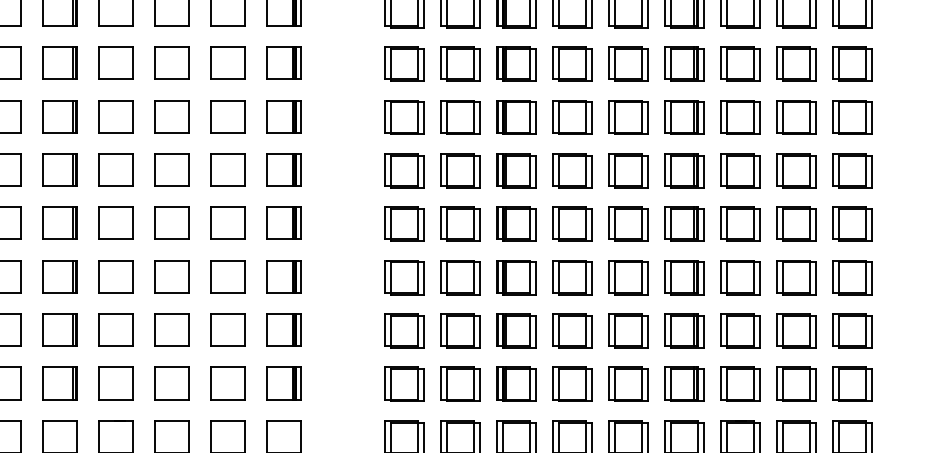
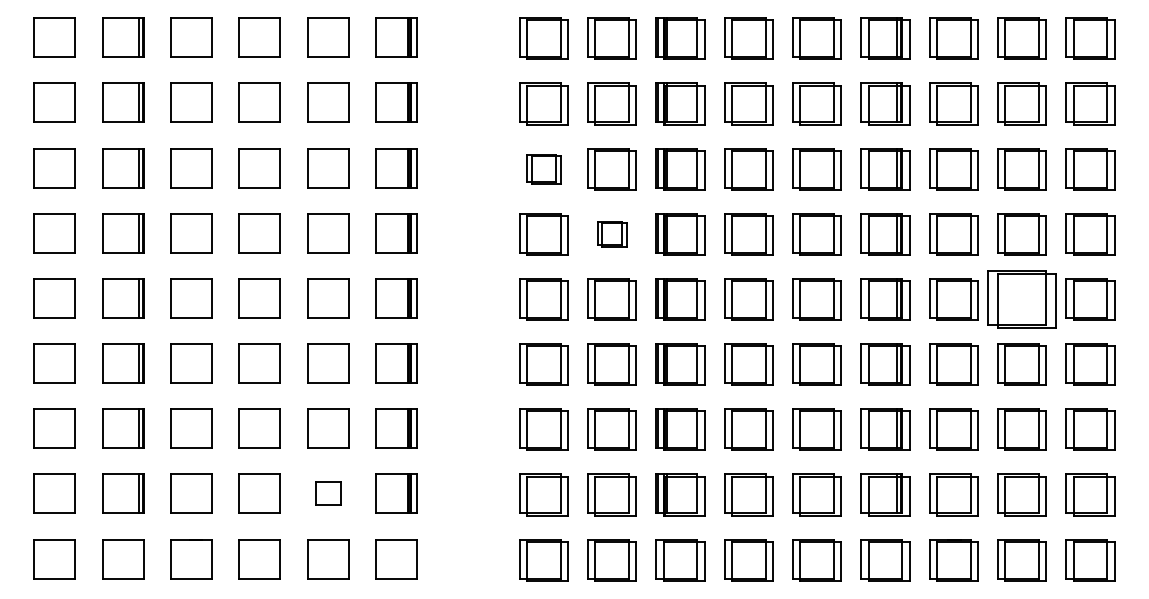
part: (404, 117) -> (543, 169), size x0.7
part: (460, 170) -> (611, 234), size x0.6
part: (796, 224) -> (1021, 299), size x1.4
part: (228, 383) -> (328, 493), size x0.6

